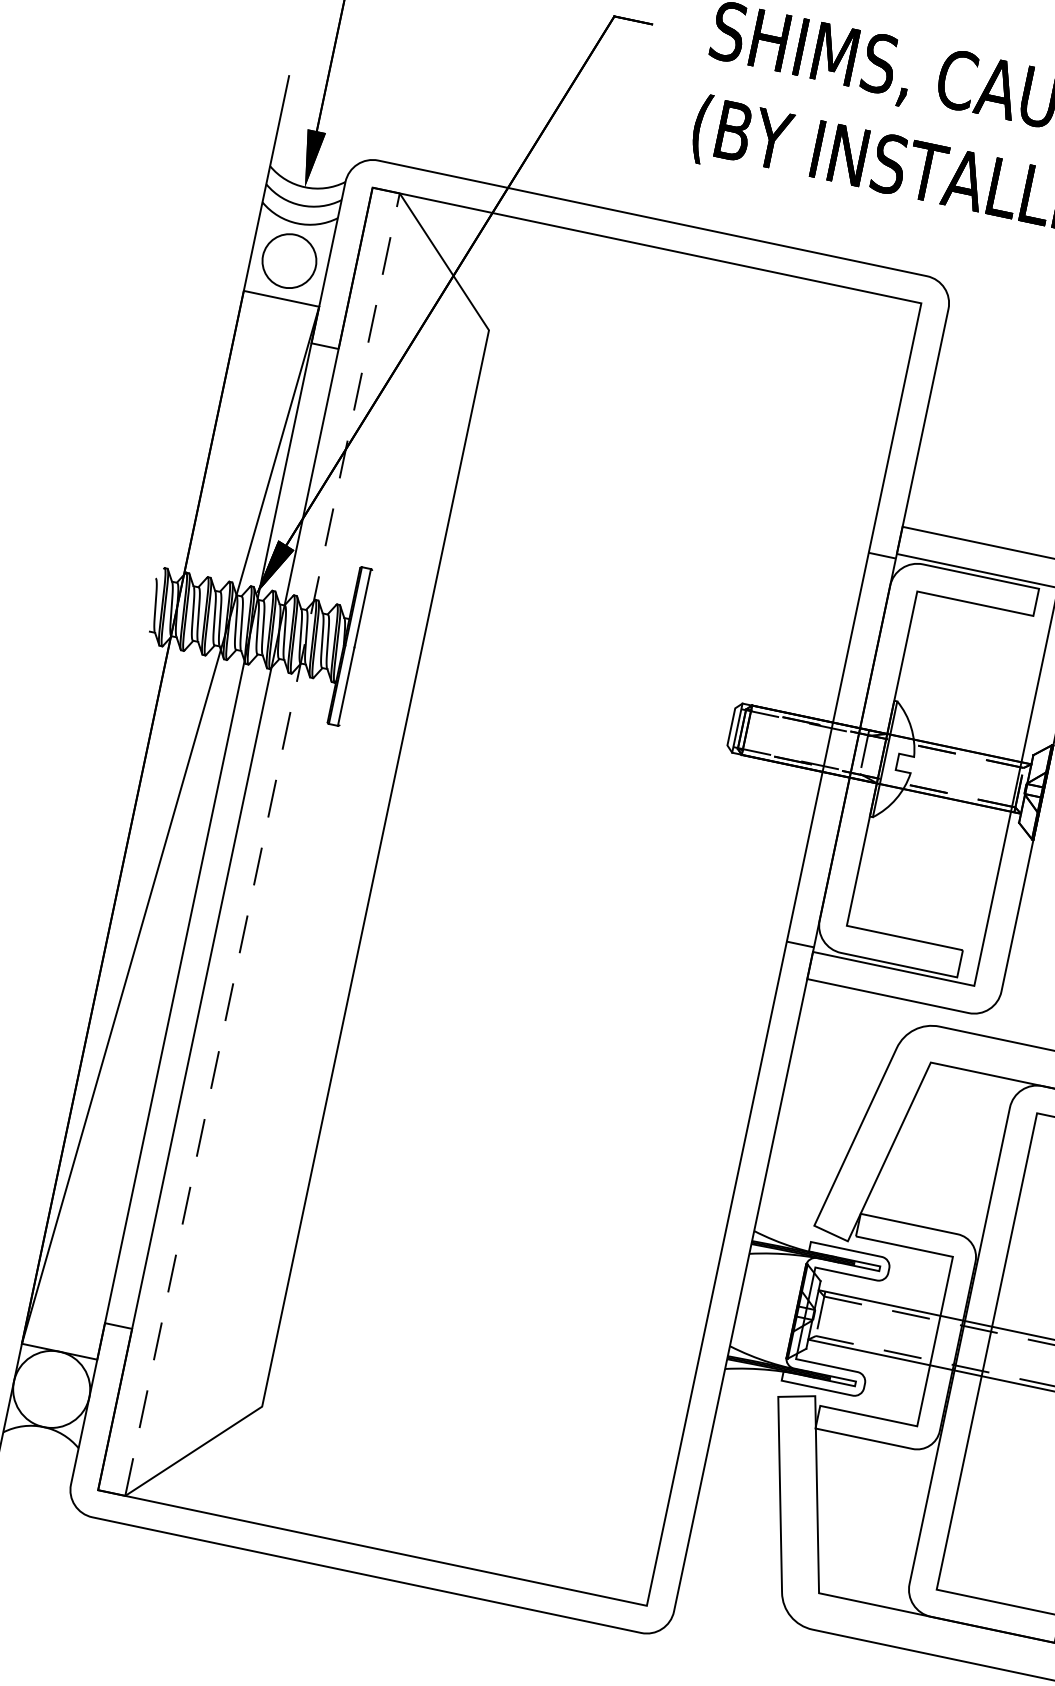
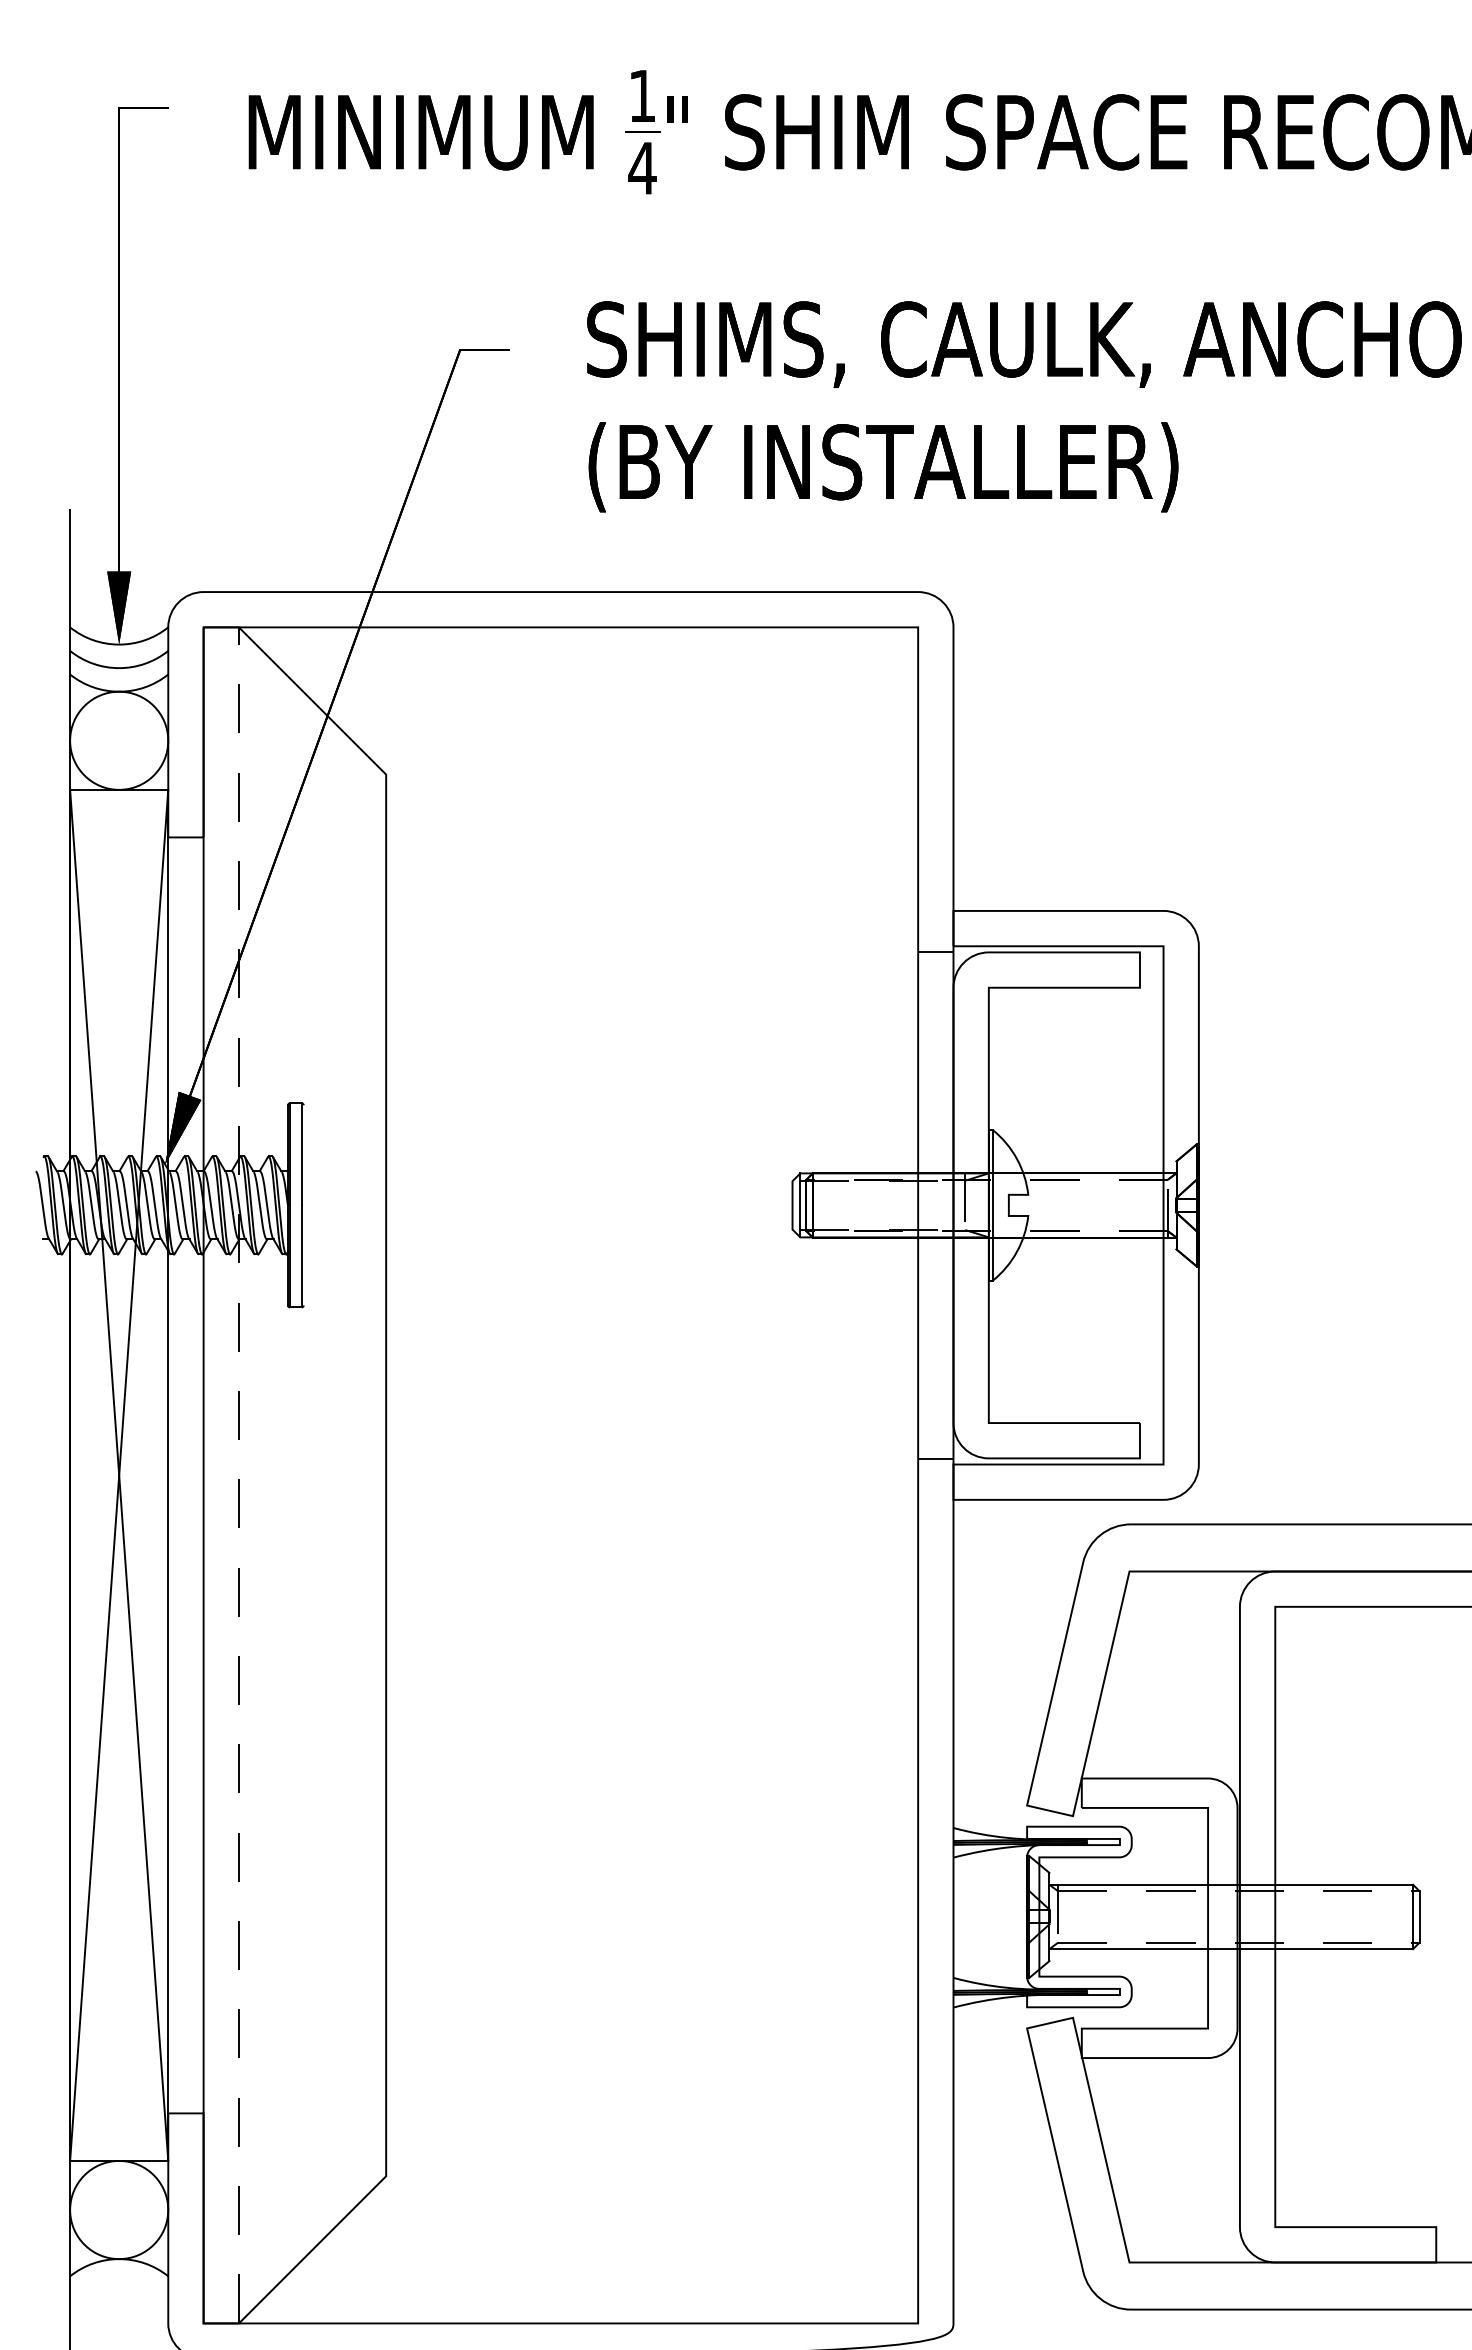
circle: (289, 260) -> (119, 740), size x1.43
line: (170, 824) -> (119, 1474), added

